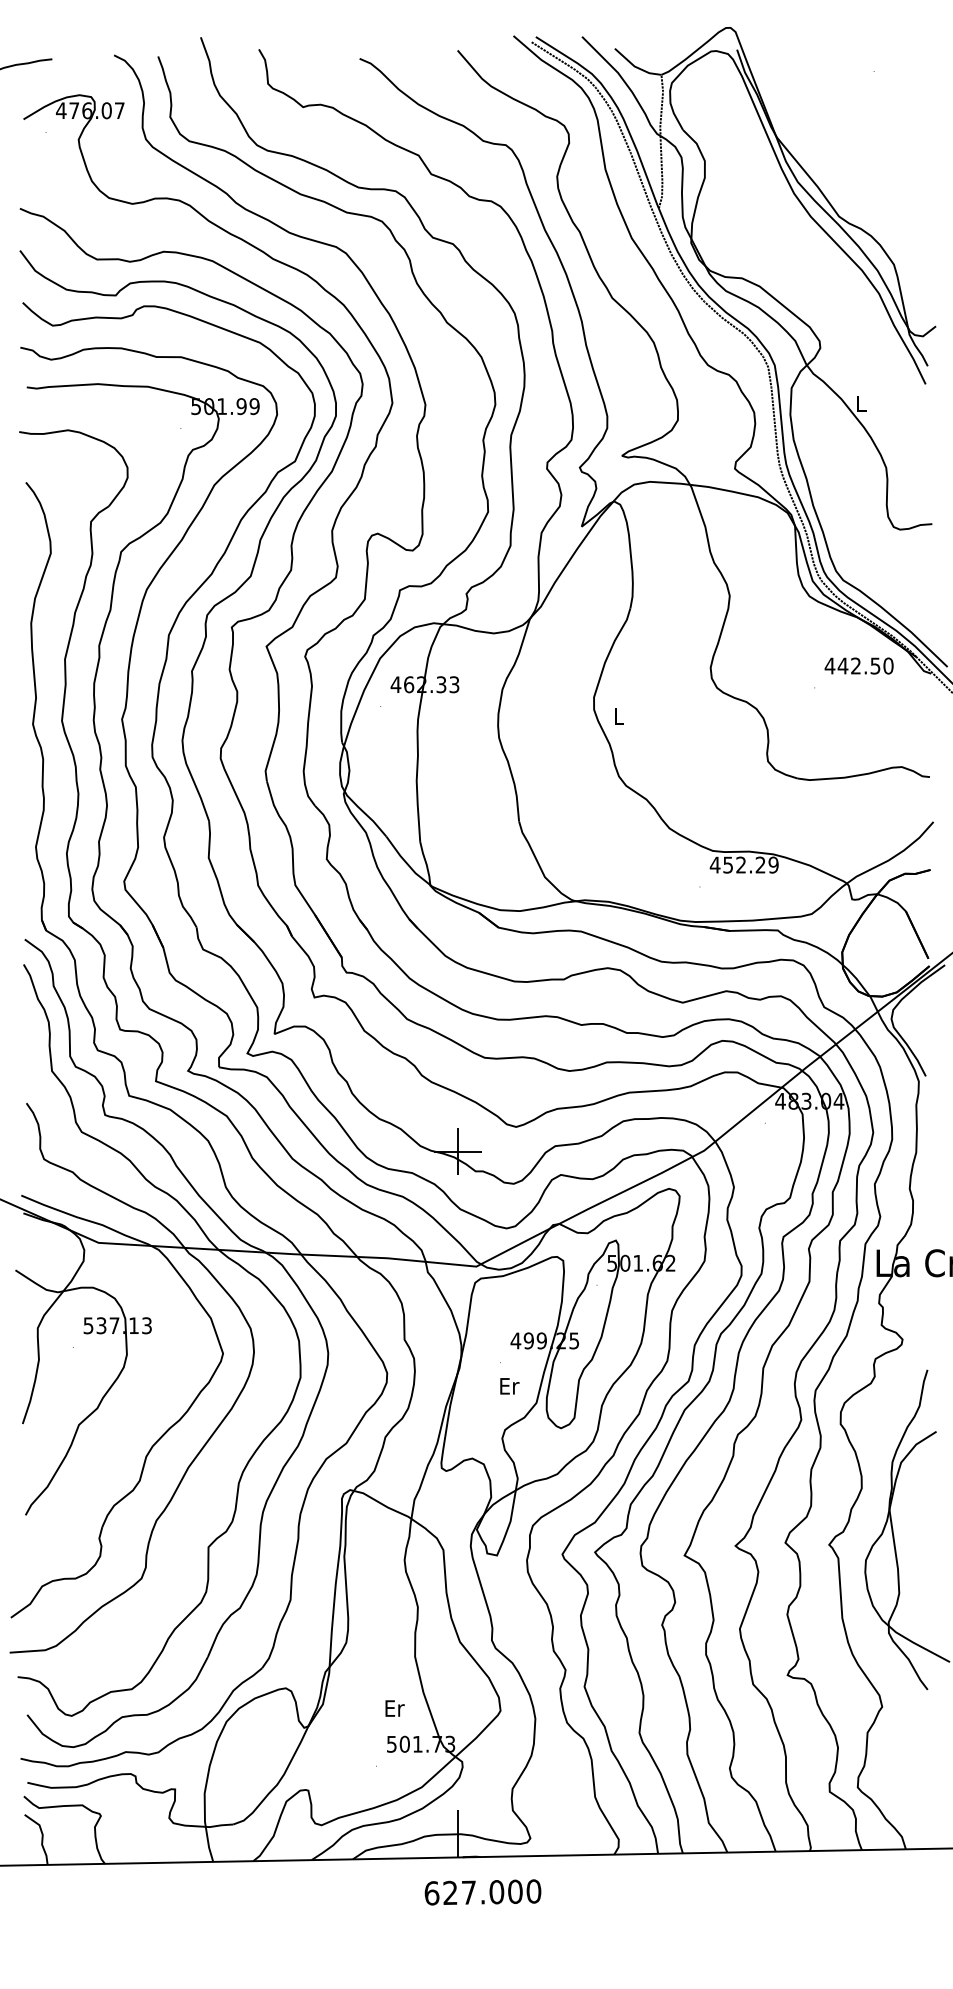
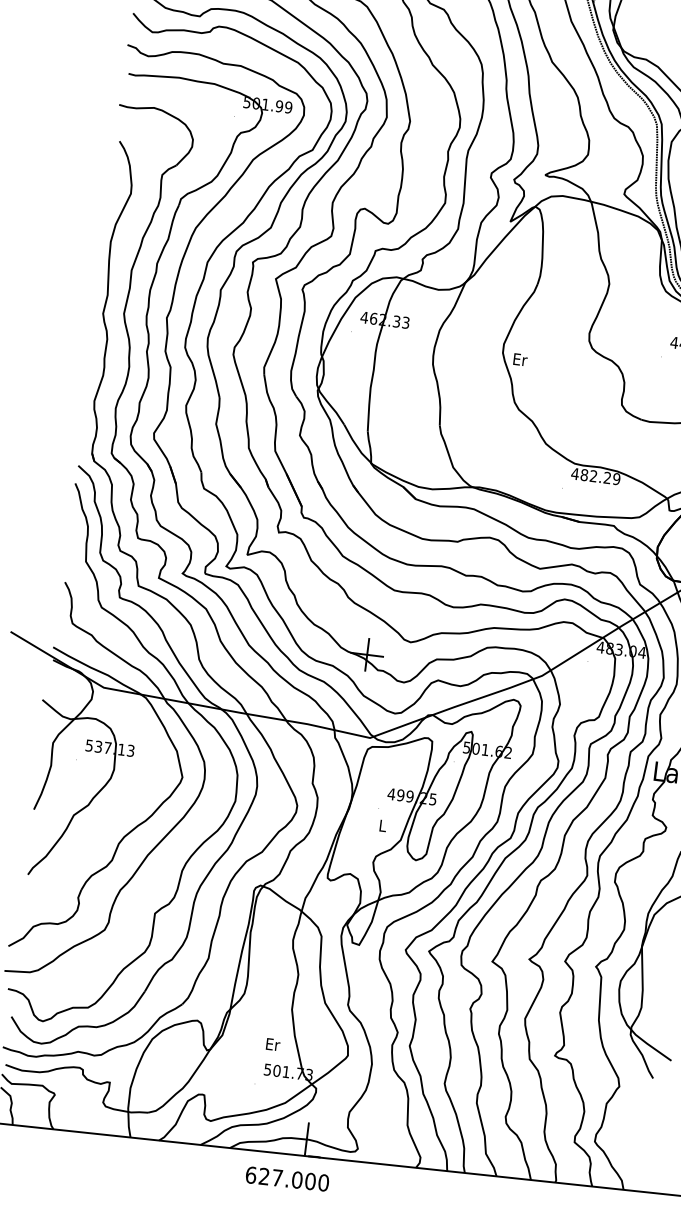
text: (619, 716) -> (520, 359), L -> Er
text: (728, 864) -> (584, 474), 452.29 -> 482.29
text: (509, 1386) -> (382, 826), Er -> L
text: (482, 1892) -> (287, 1179), moved

